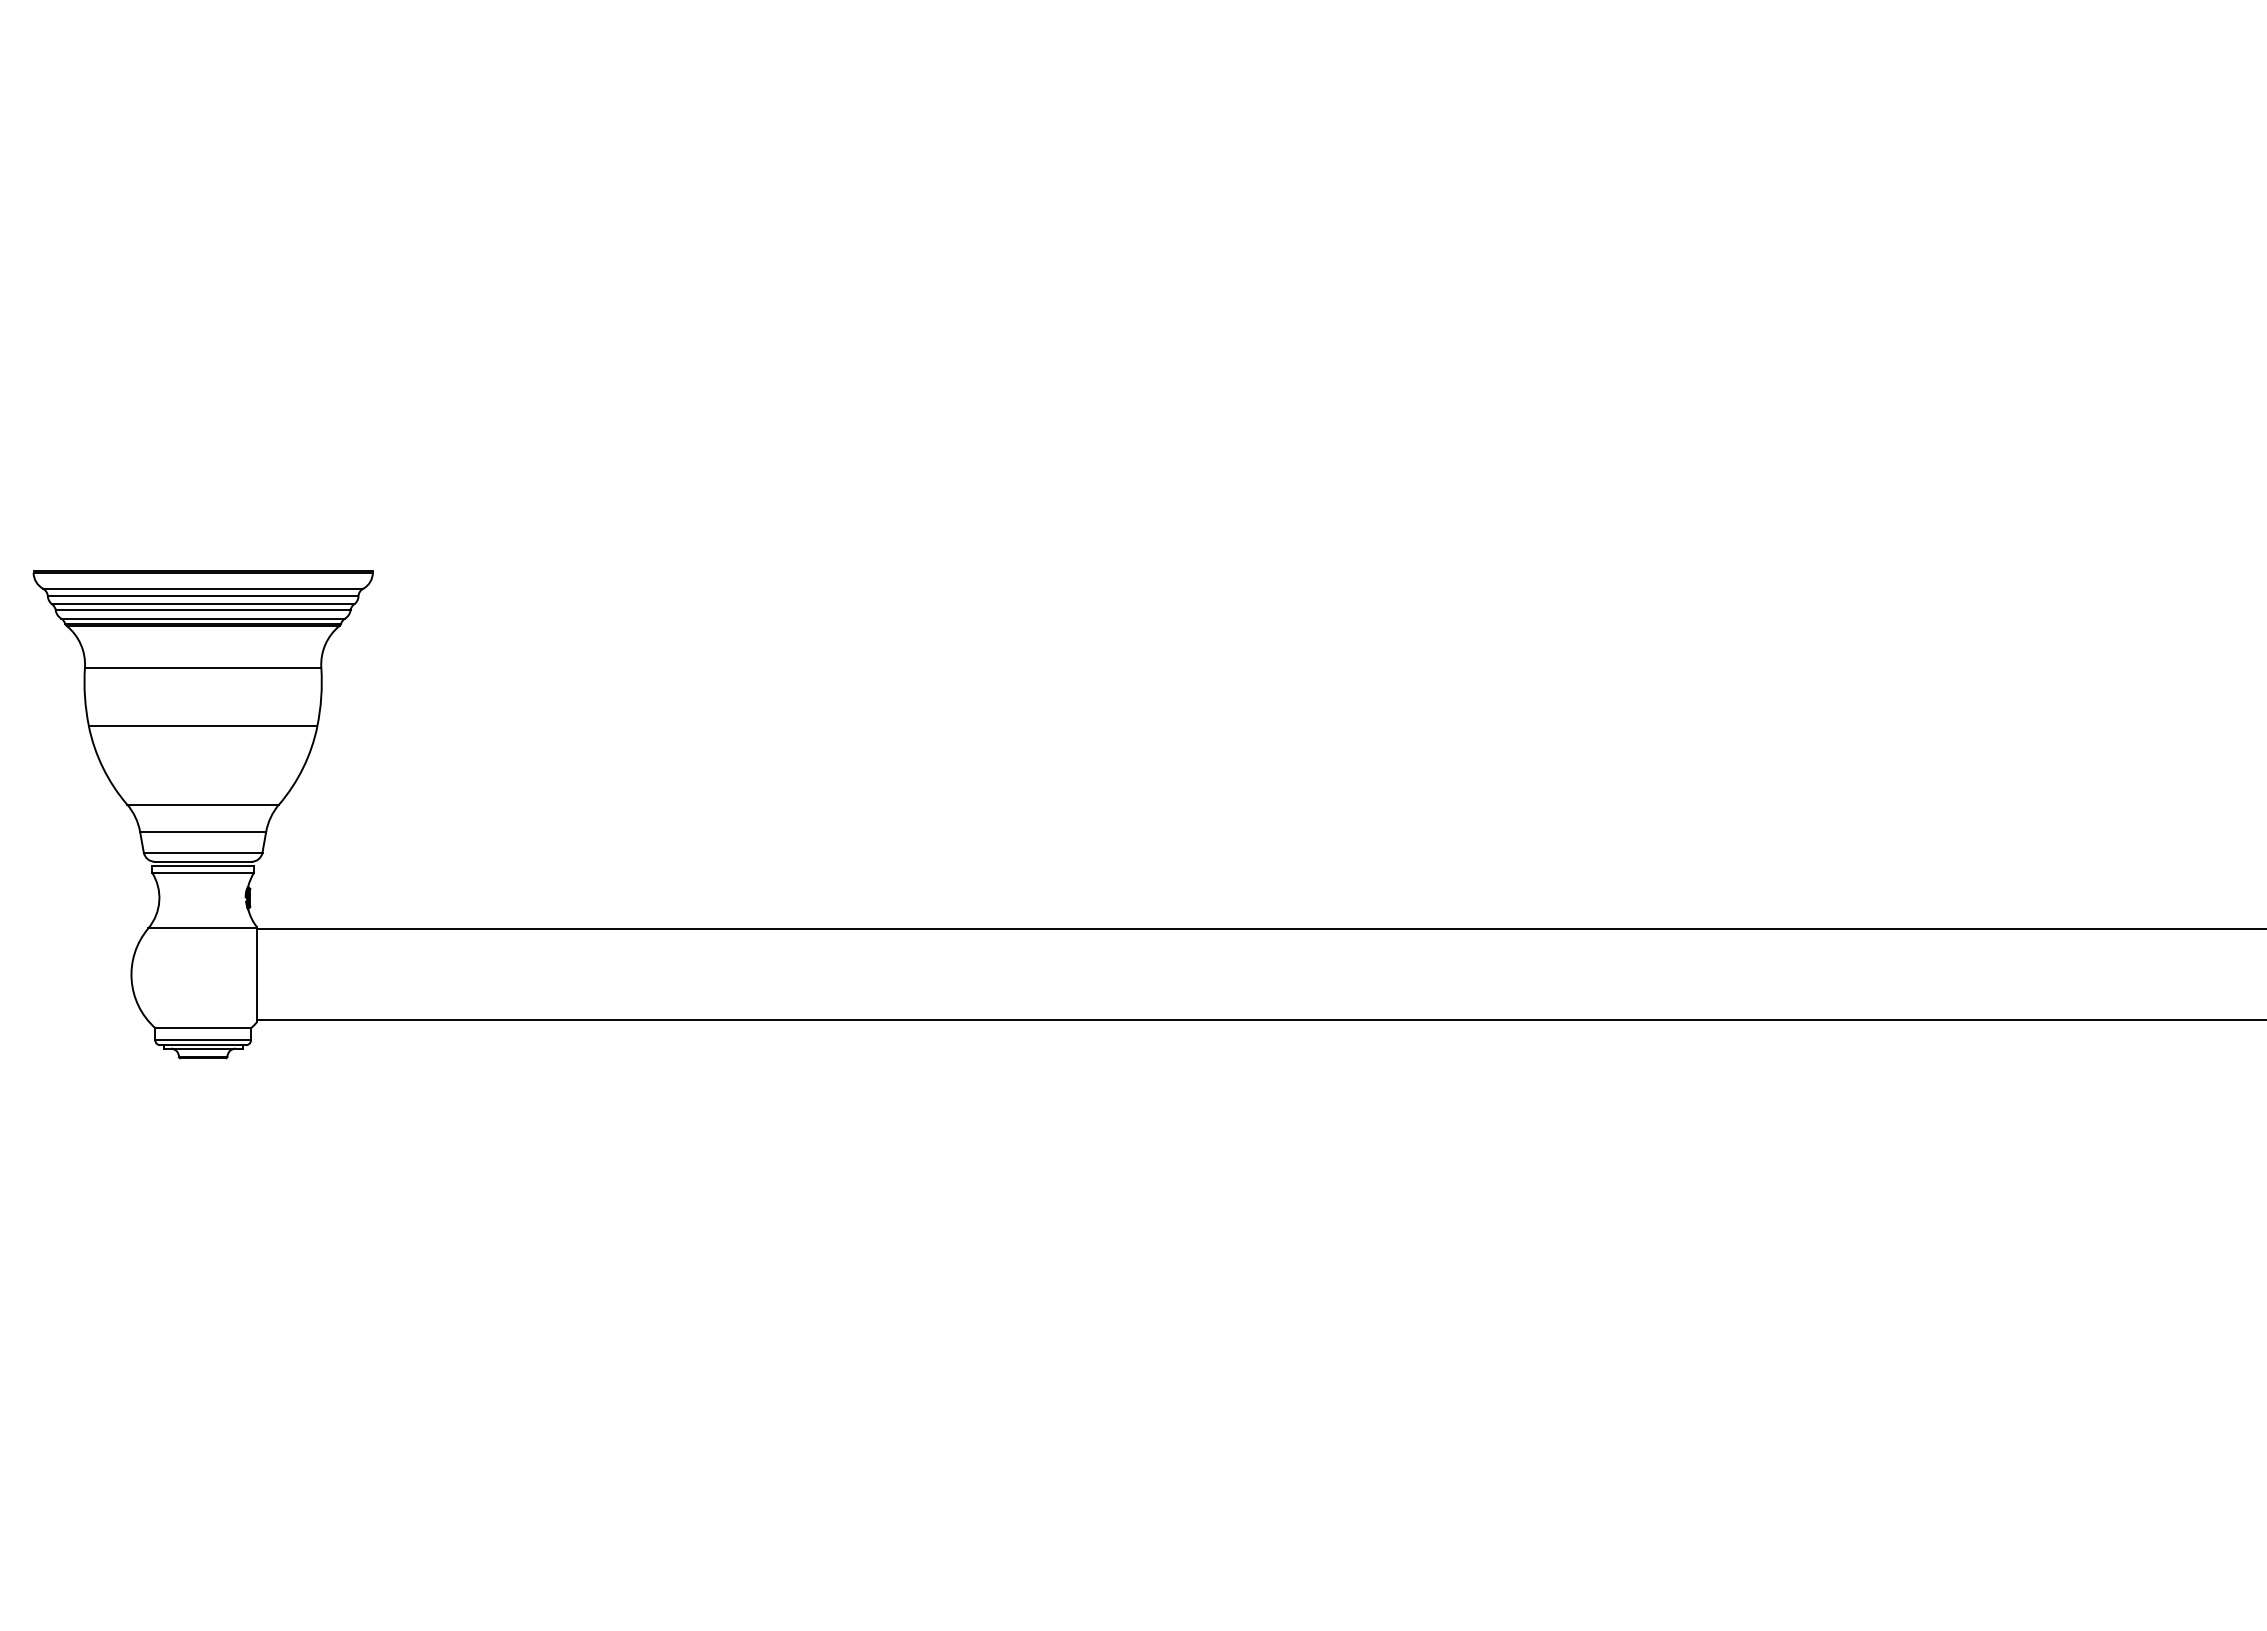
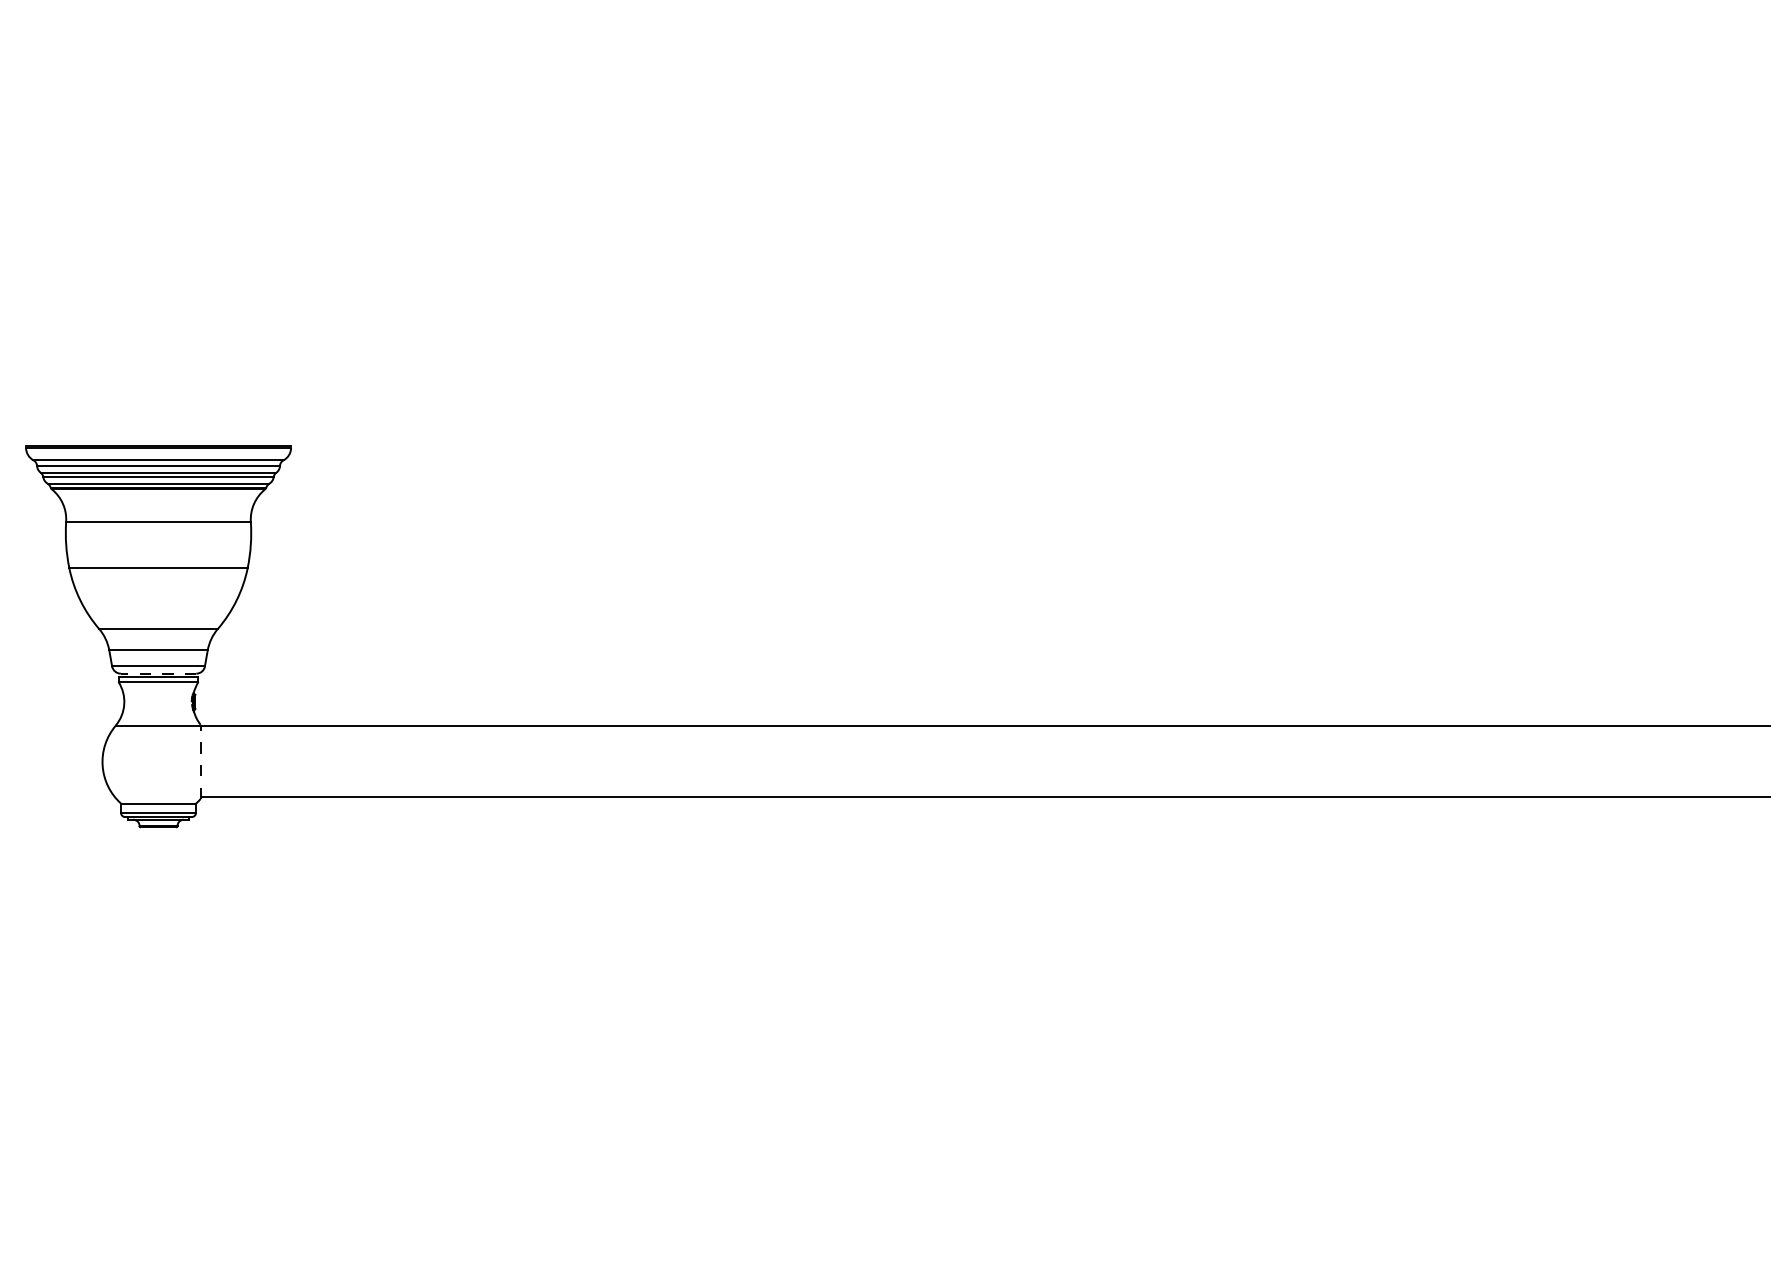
line: (202, 861) -> (158, 673), solid -> dashed
line: (257, 974) -> (200, 761), solid -> dashed

